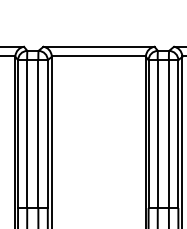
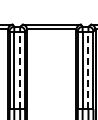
line: (39, 134) -> (20, 70), solid -> dashed
line: (169, 134) -> (88, 70), solid -> dashed

